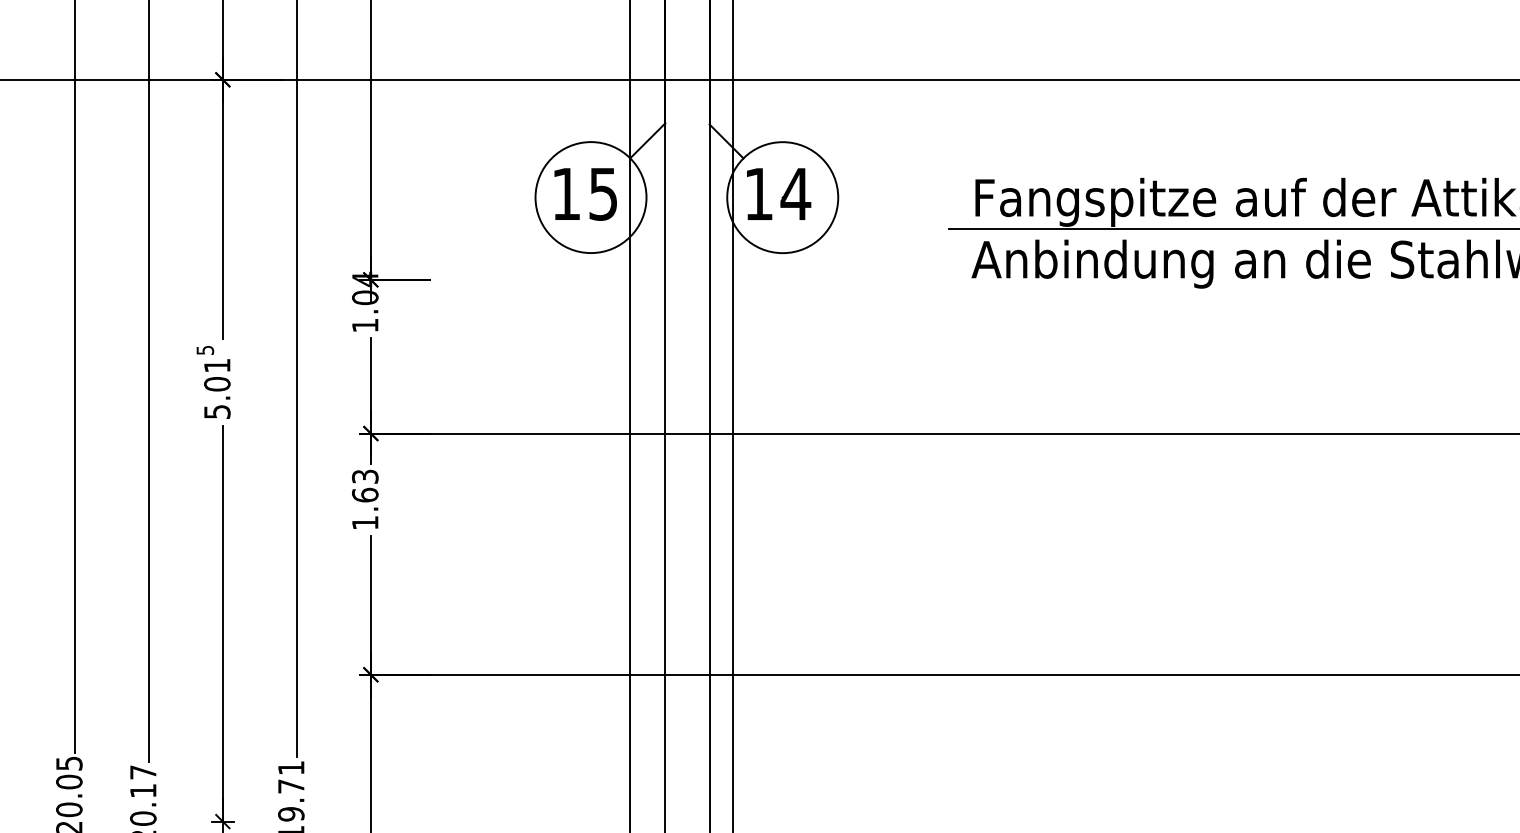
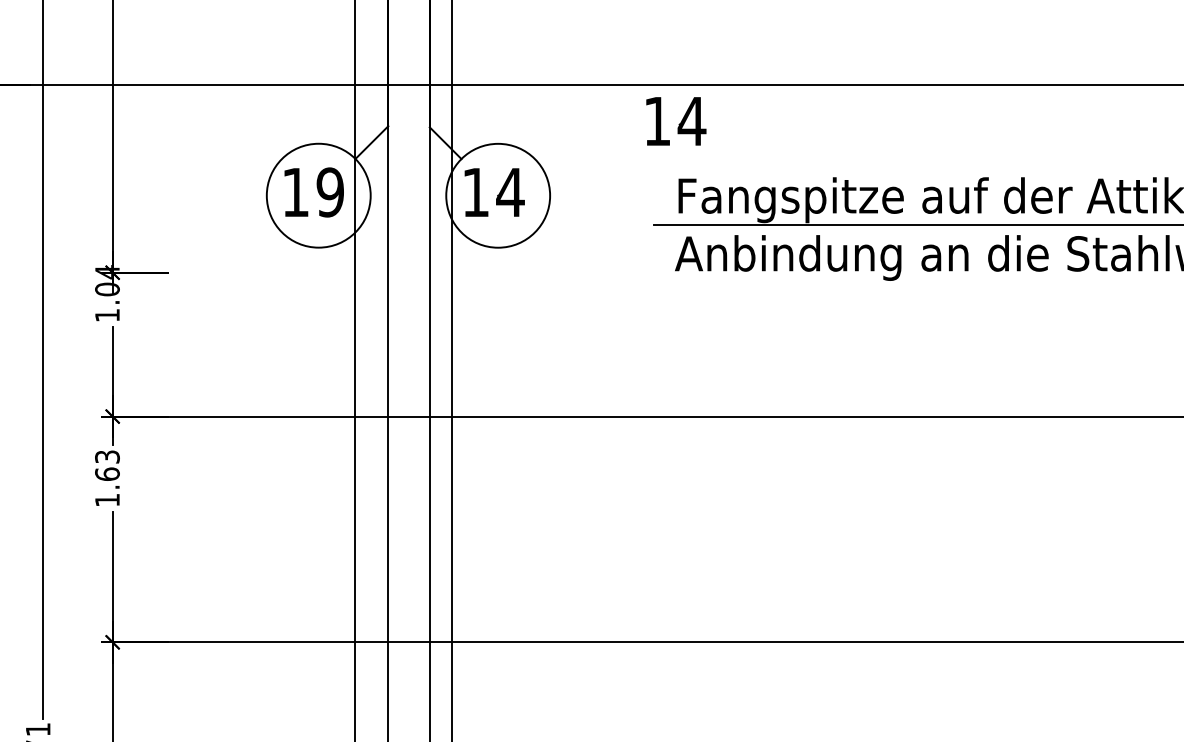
part: (973, 117) -> (676, 120), added
text: (602, 193) -> (329, 191), 15 -> 19

